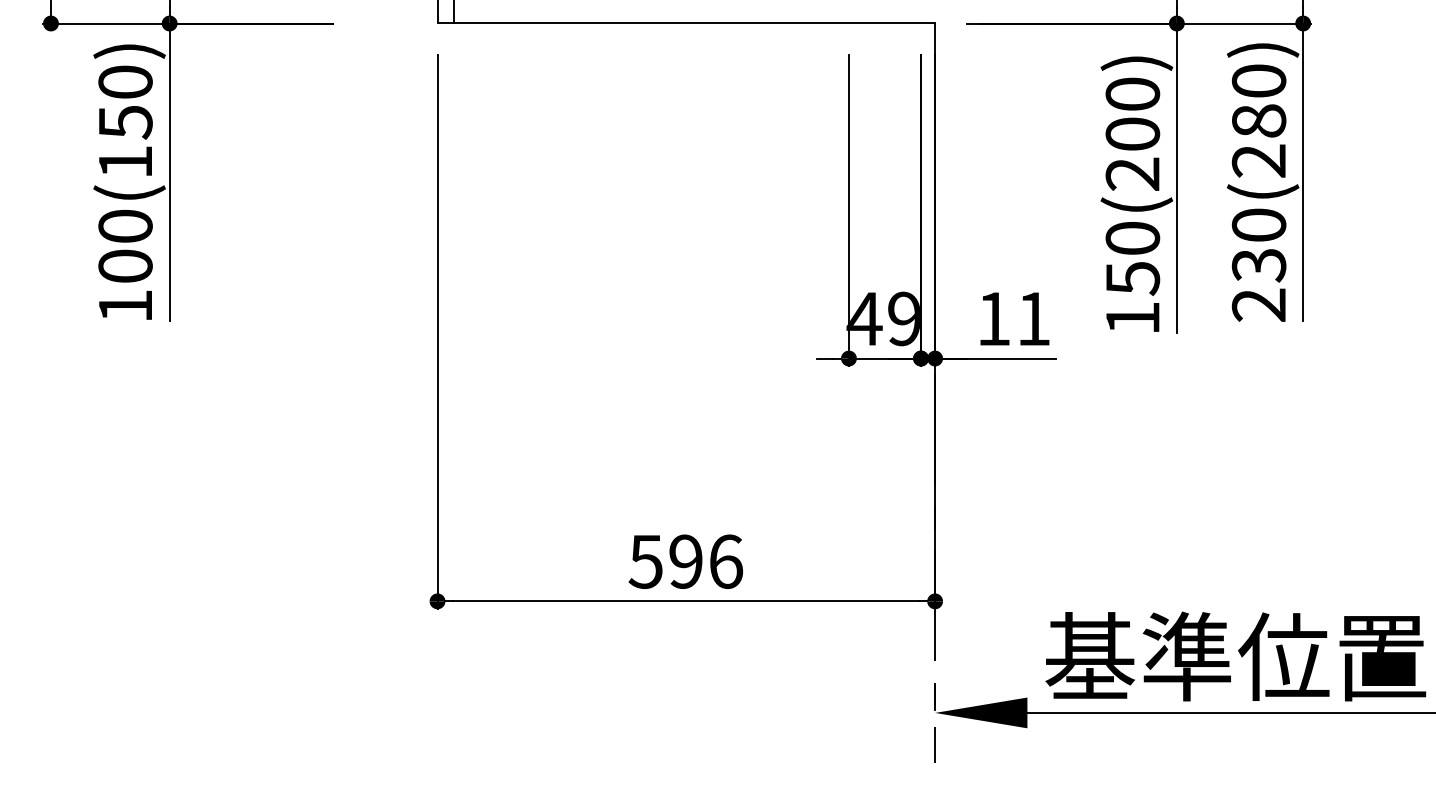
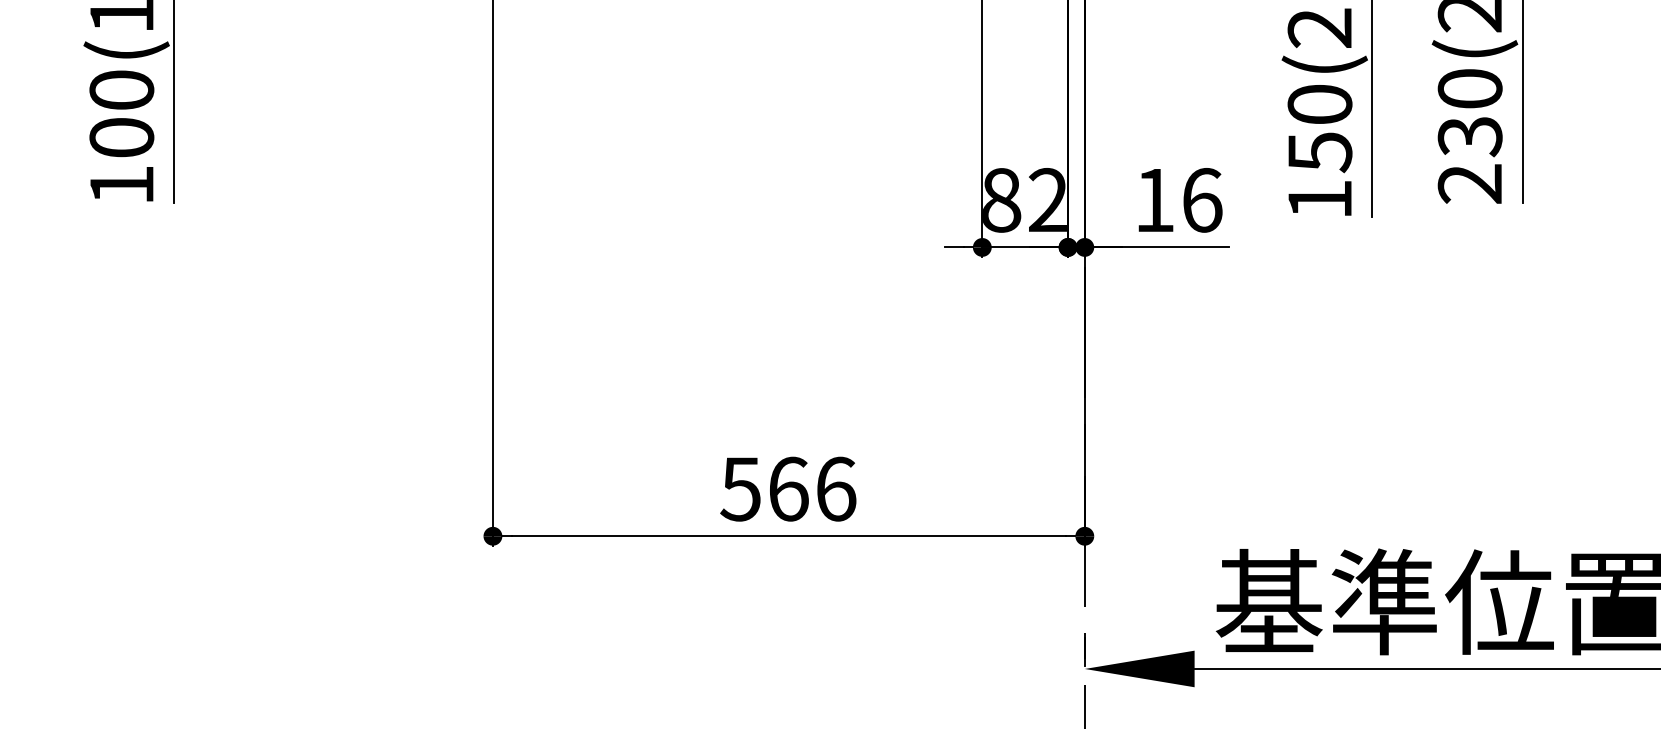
text: (882, 318) -> (1022, 199), 49 -> 82
text: (1034, 318) -> (1203, 199), 11 -> 16
text: (686, 561) -> (789, 488), 596 -> 566

